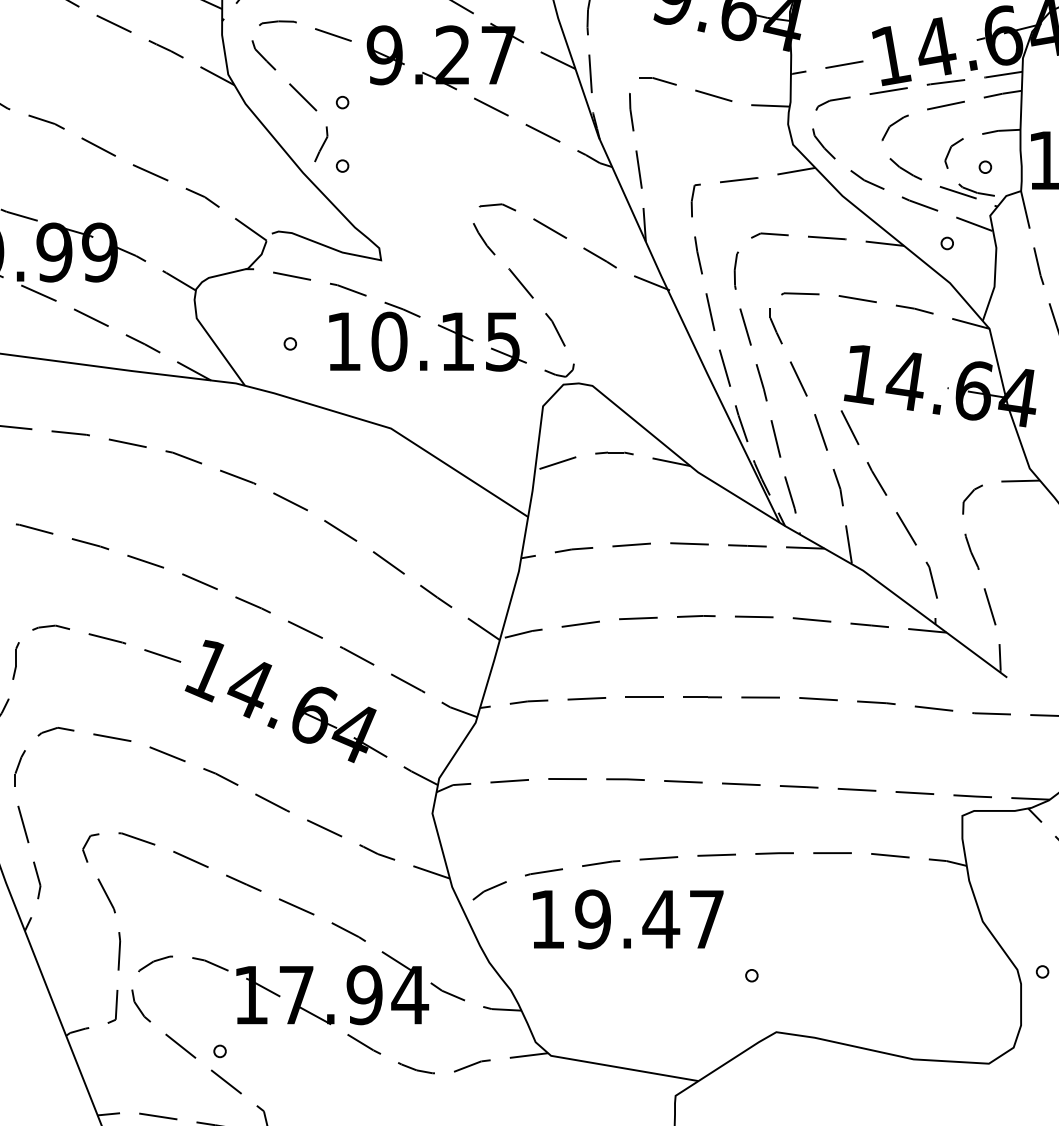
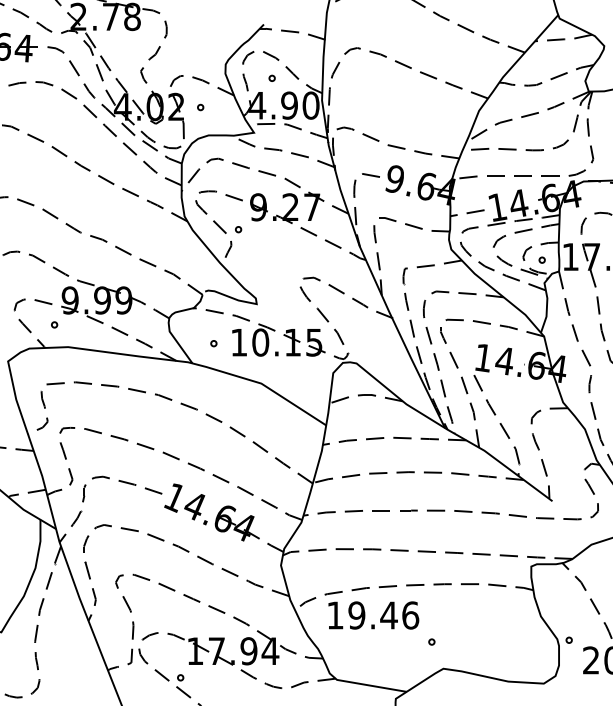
part: (342, 165) -> (238, 259), removed
part: (945, 241) -> (523, 295), removed
text: (706, 919) -> (410, 615), 19.47 -> 19.46

